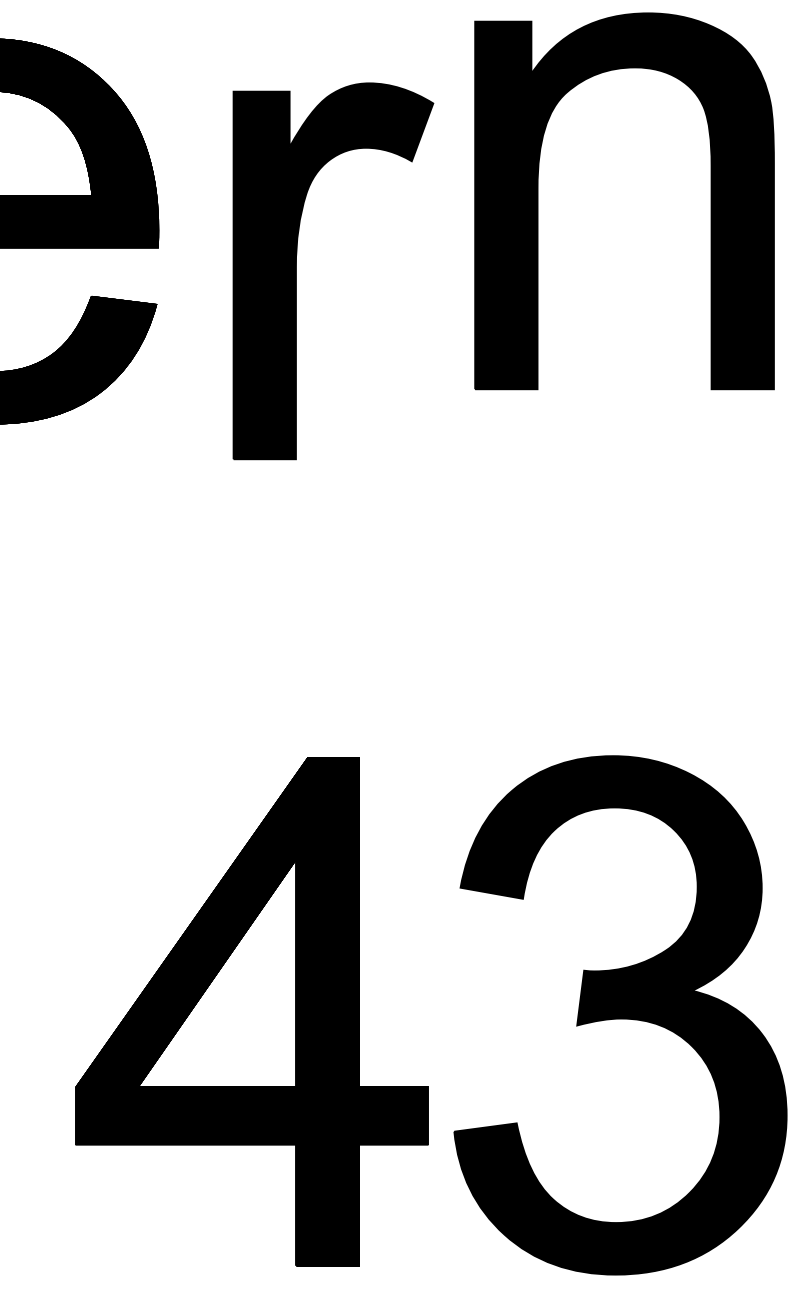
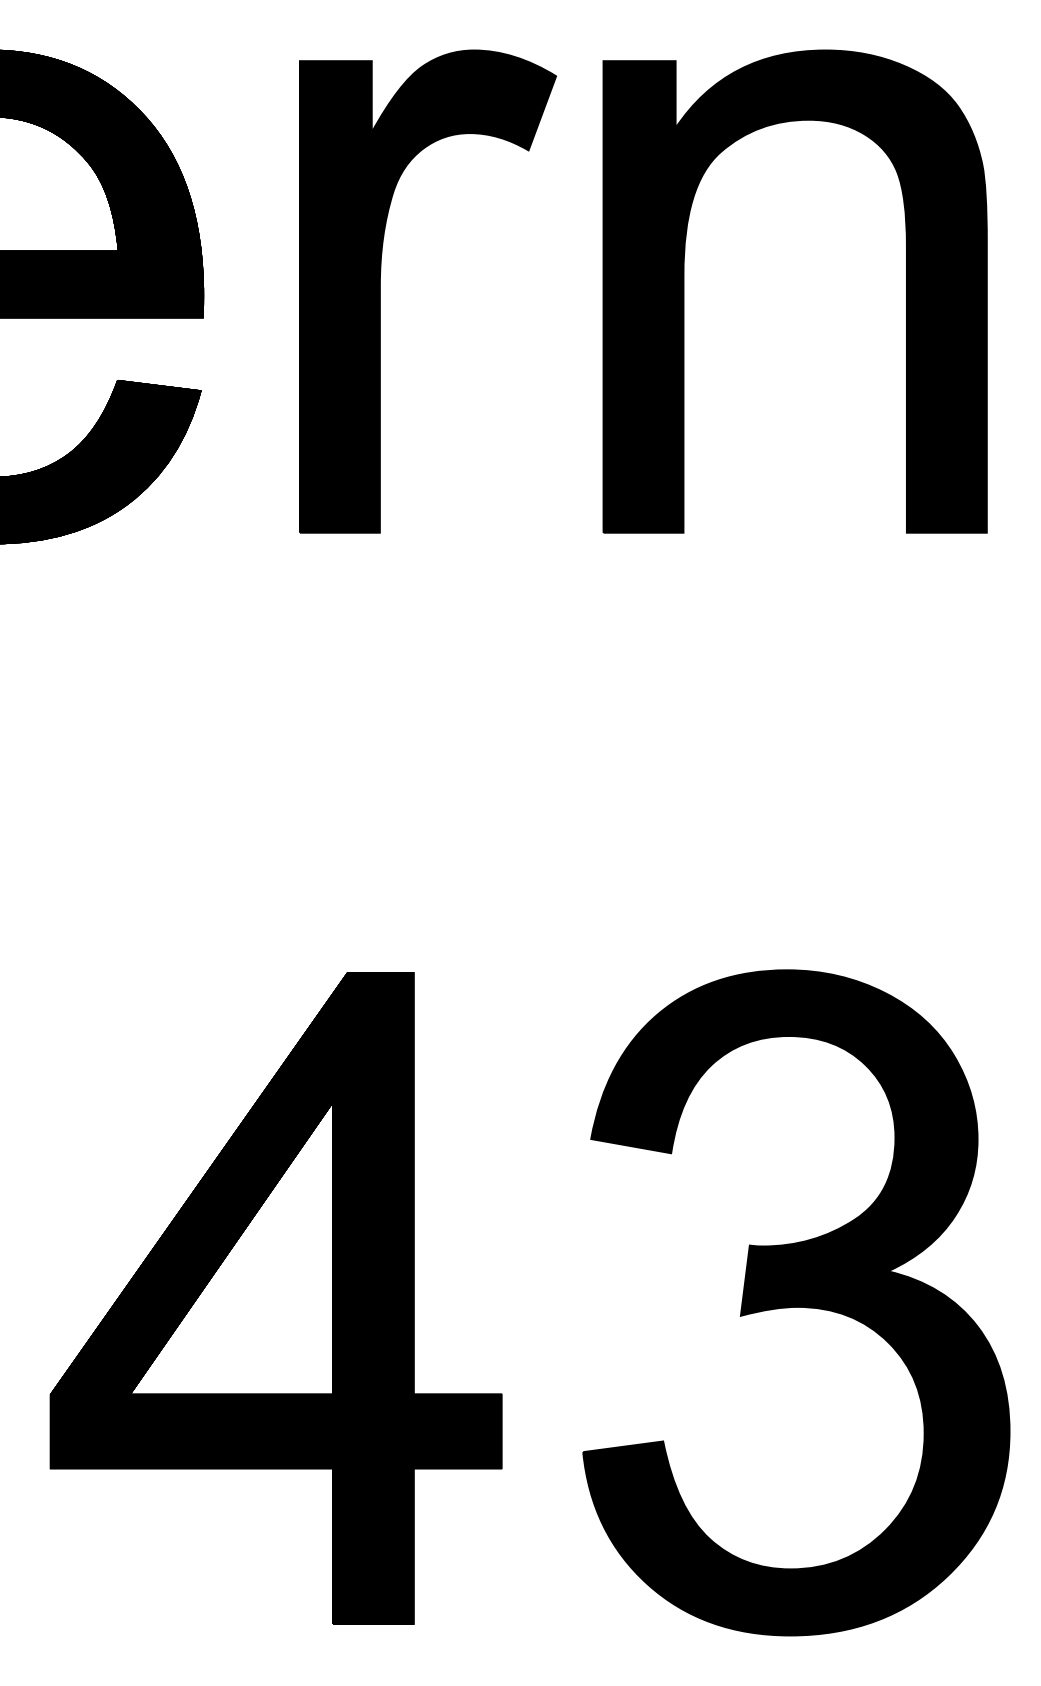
part: (538, 201) -> (684, 291), moved
part: (296, 271) -> (380, 291), moved
part: (251, 1011) -> (275, 1297), moved

